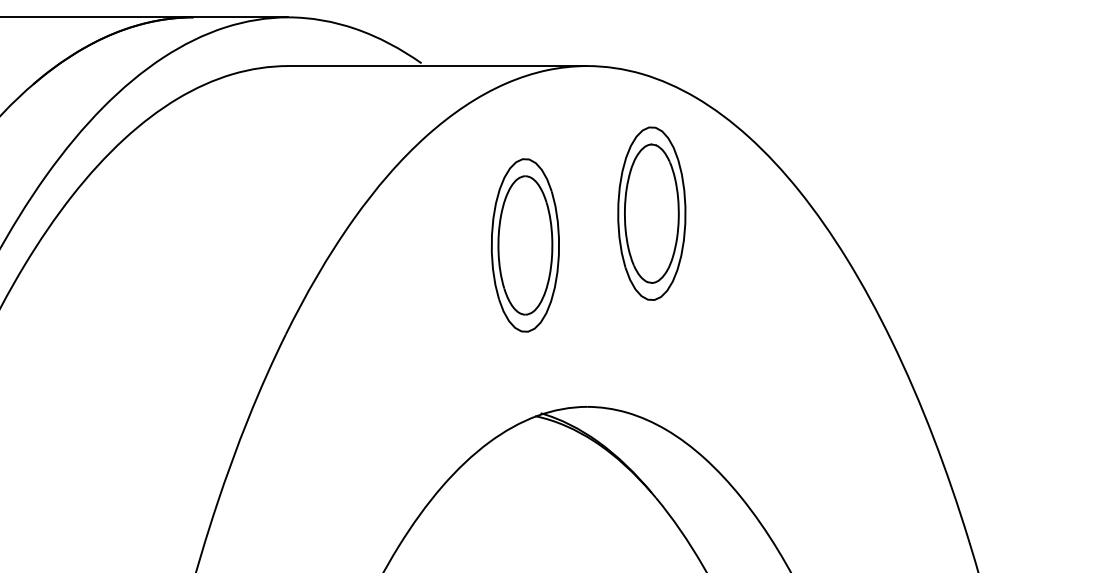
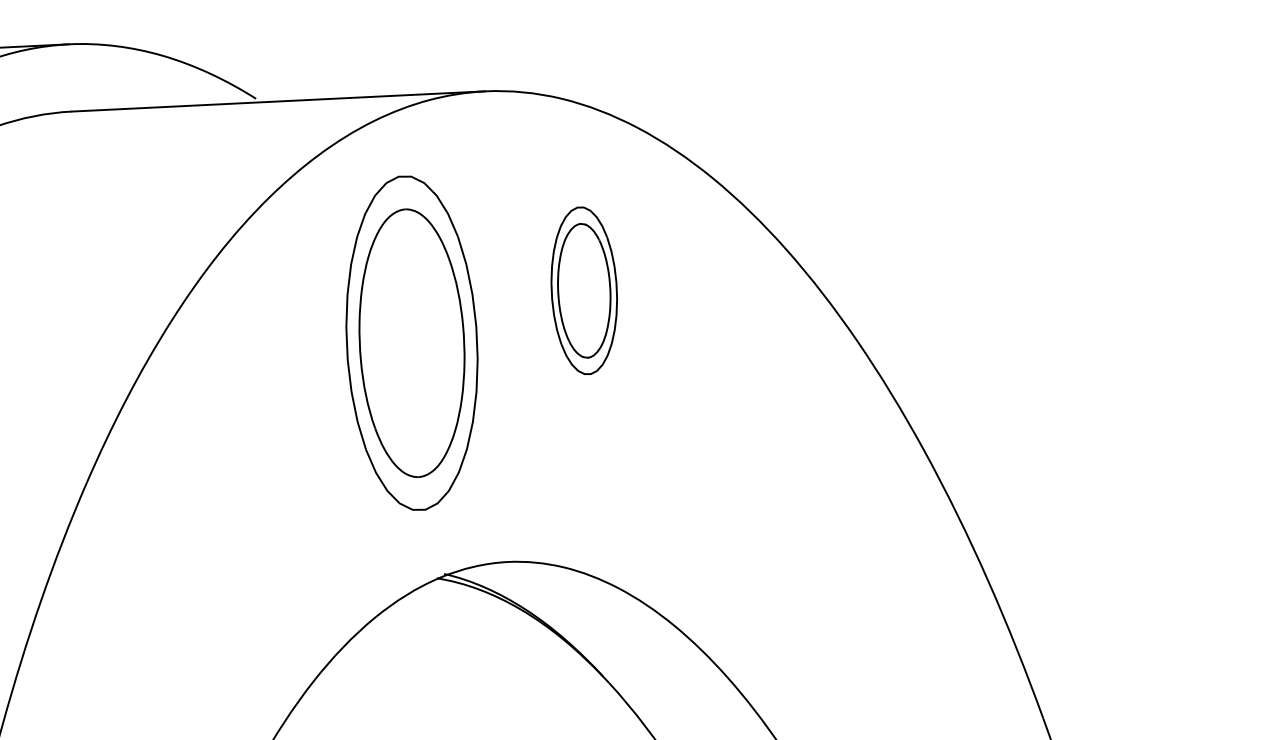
part: (651, 213) -> (583, 290), size x0.7
part: (524, 245) -> (410, 343), size x1.4

